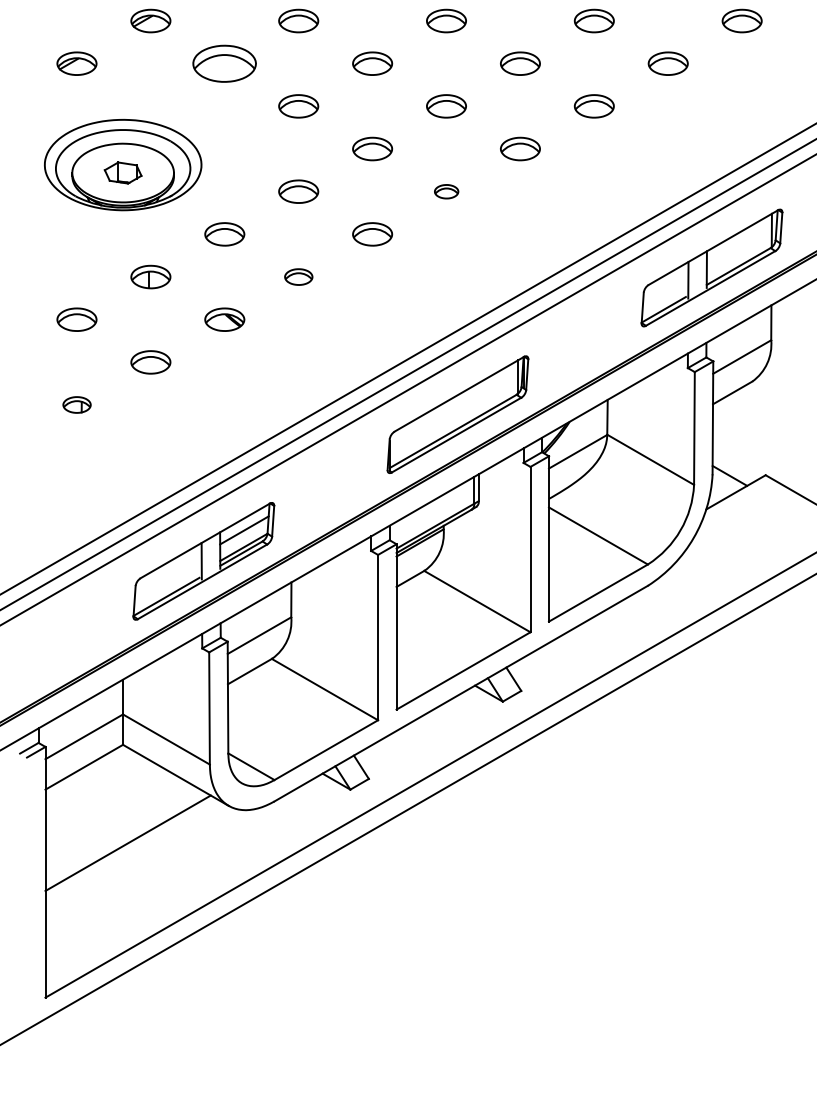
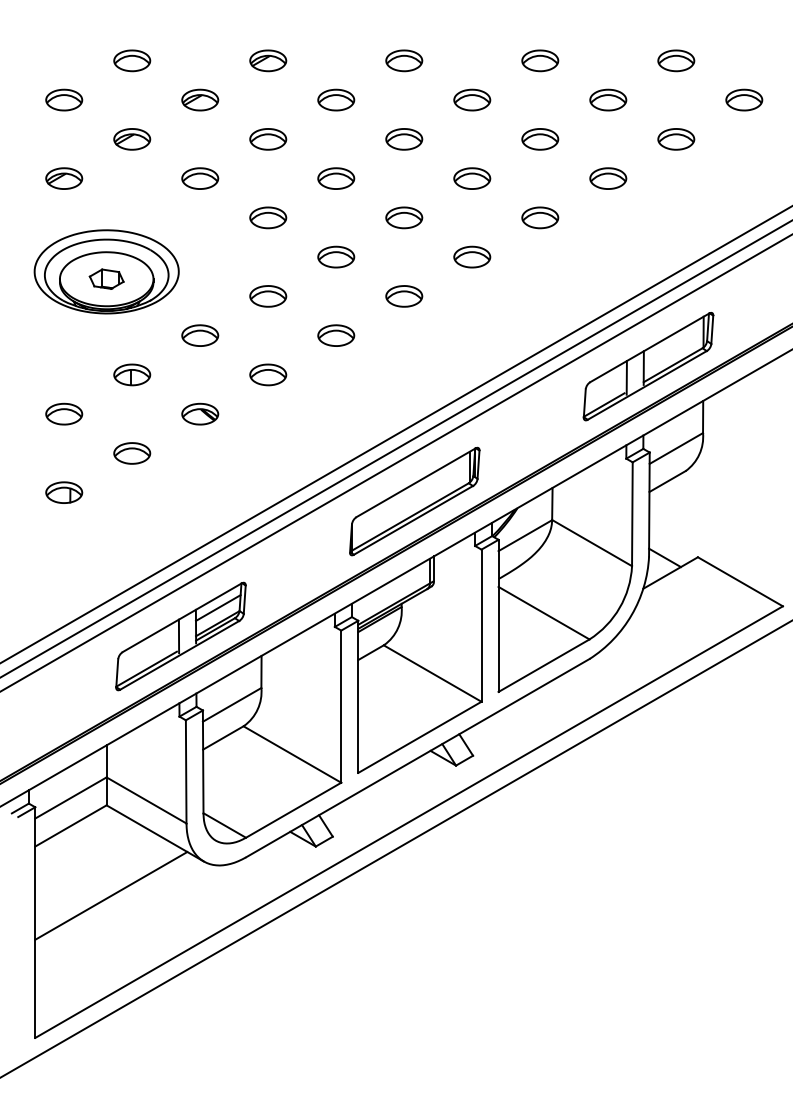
part: (225, 63) -> (200, 178), size x0.62
part: (446, 191) -> (404, 296), size x1.67
part: (298, 276) -> (268, 374), size x1.43
part: (77, 404) -> (64, 492), size x1.43

